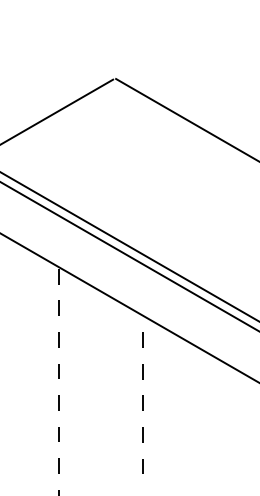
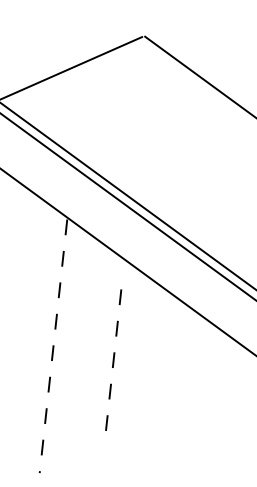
line: (142, 402) -> (113, 359), moved

